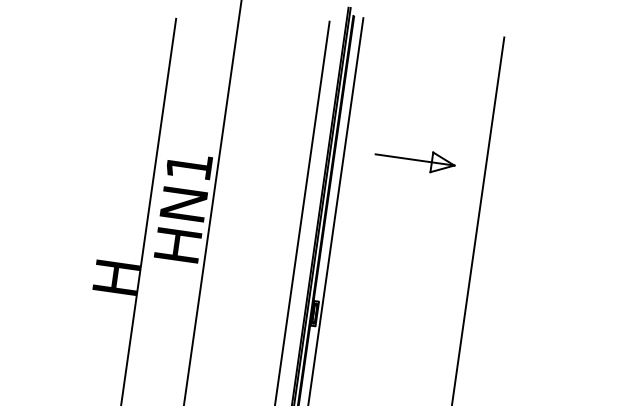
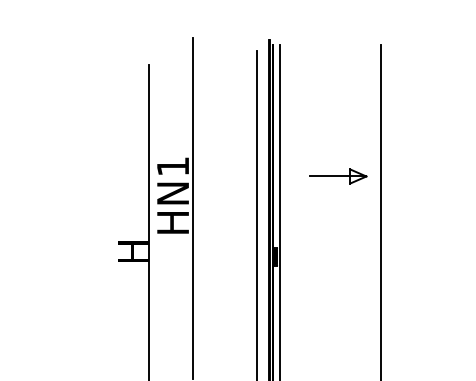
part: (415, 159) -> (338, 176), moved

